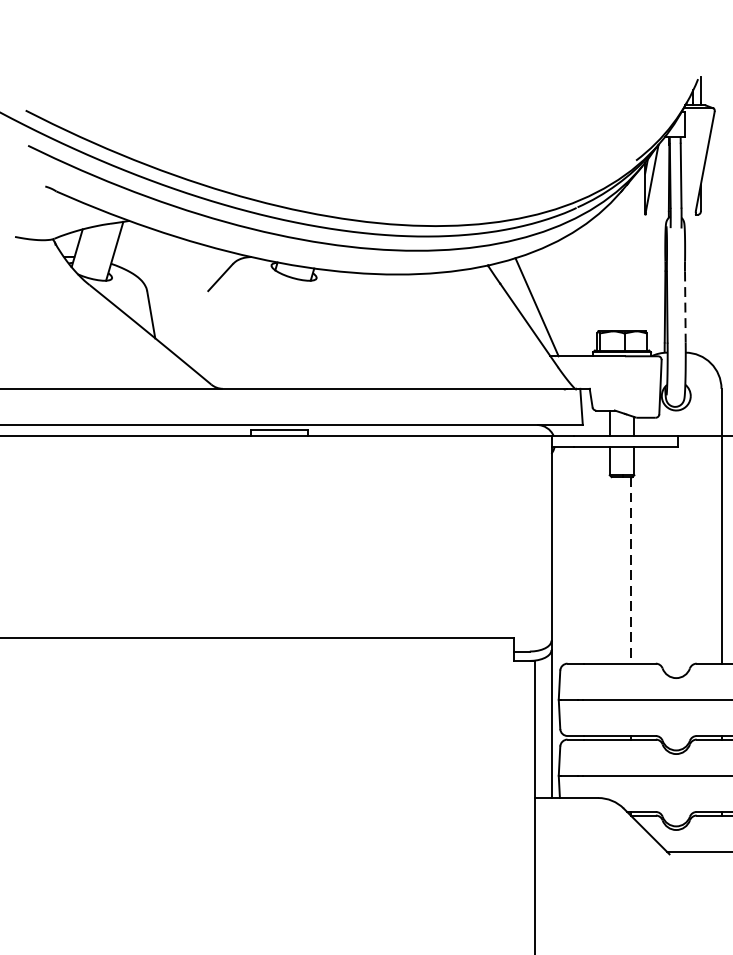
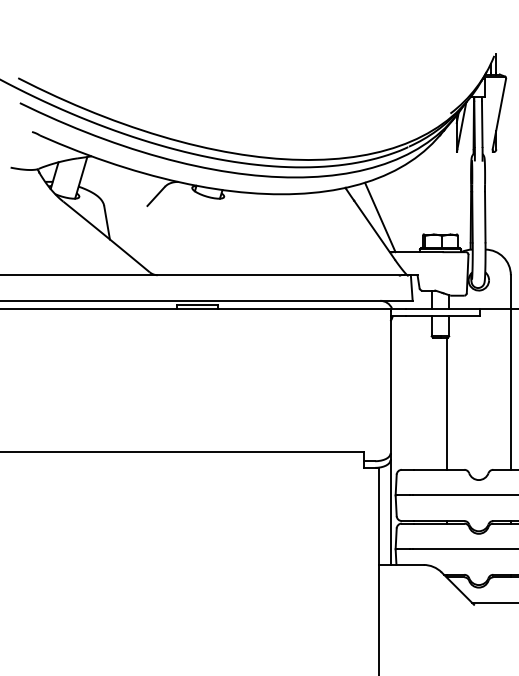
line: (685, 307) -> (485, 217), dashed -> solid
line: (630, 571) -> (446, 404), dashed -> solid

